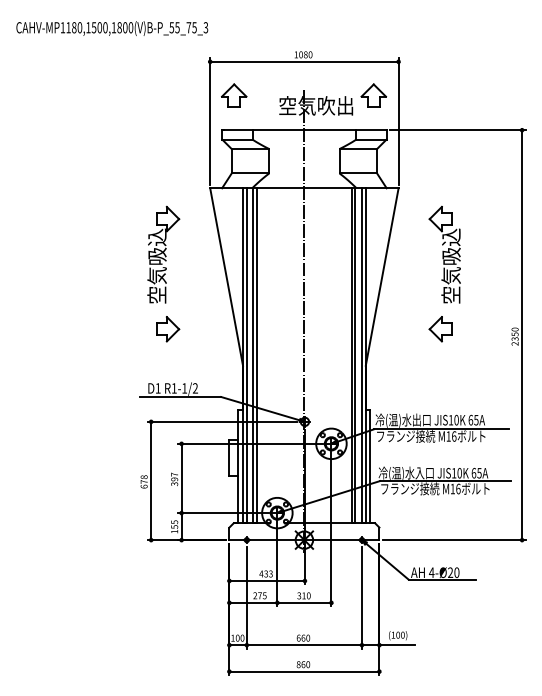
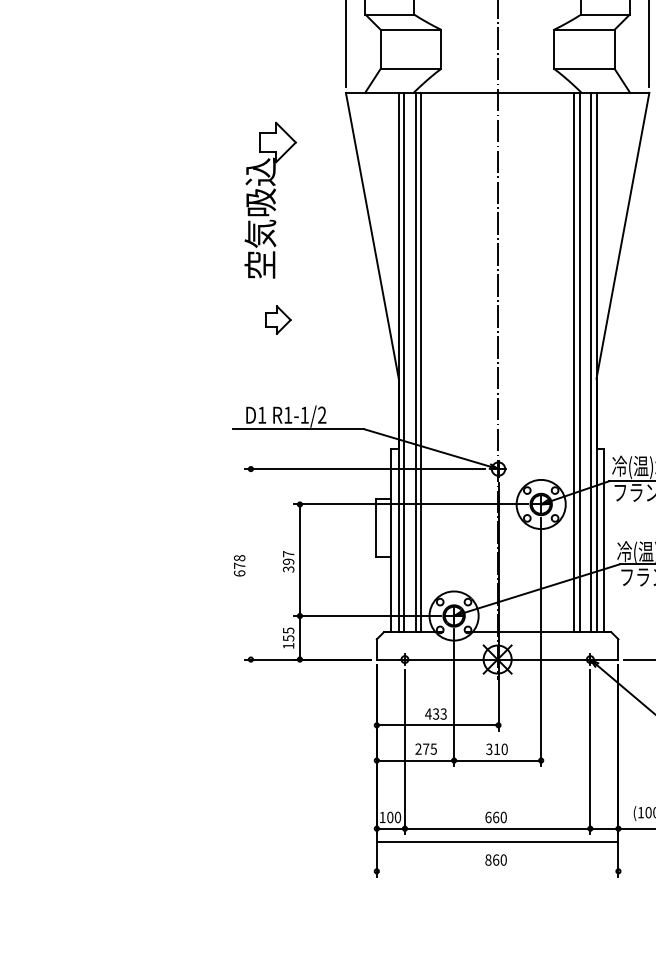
part: (168, 329) -> (278, 320), size x0.7
line: (151, 480) -> (251, 563), removed
line: (304, 671) -> (497, 842), moved

